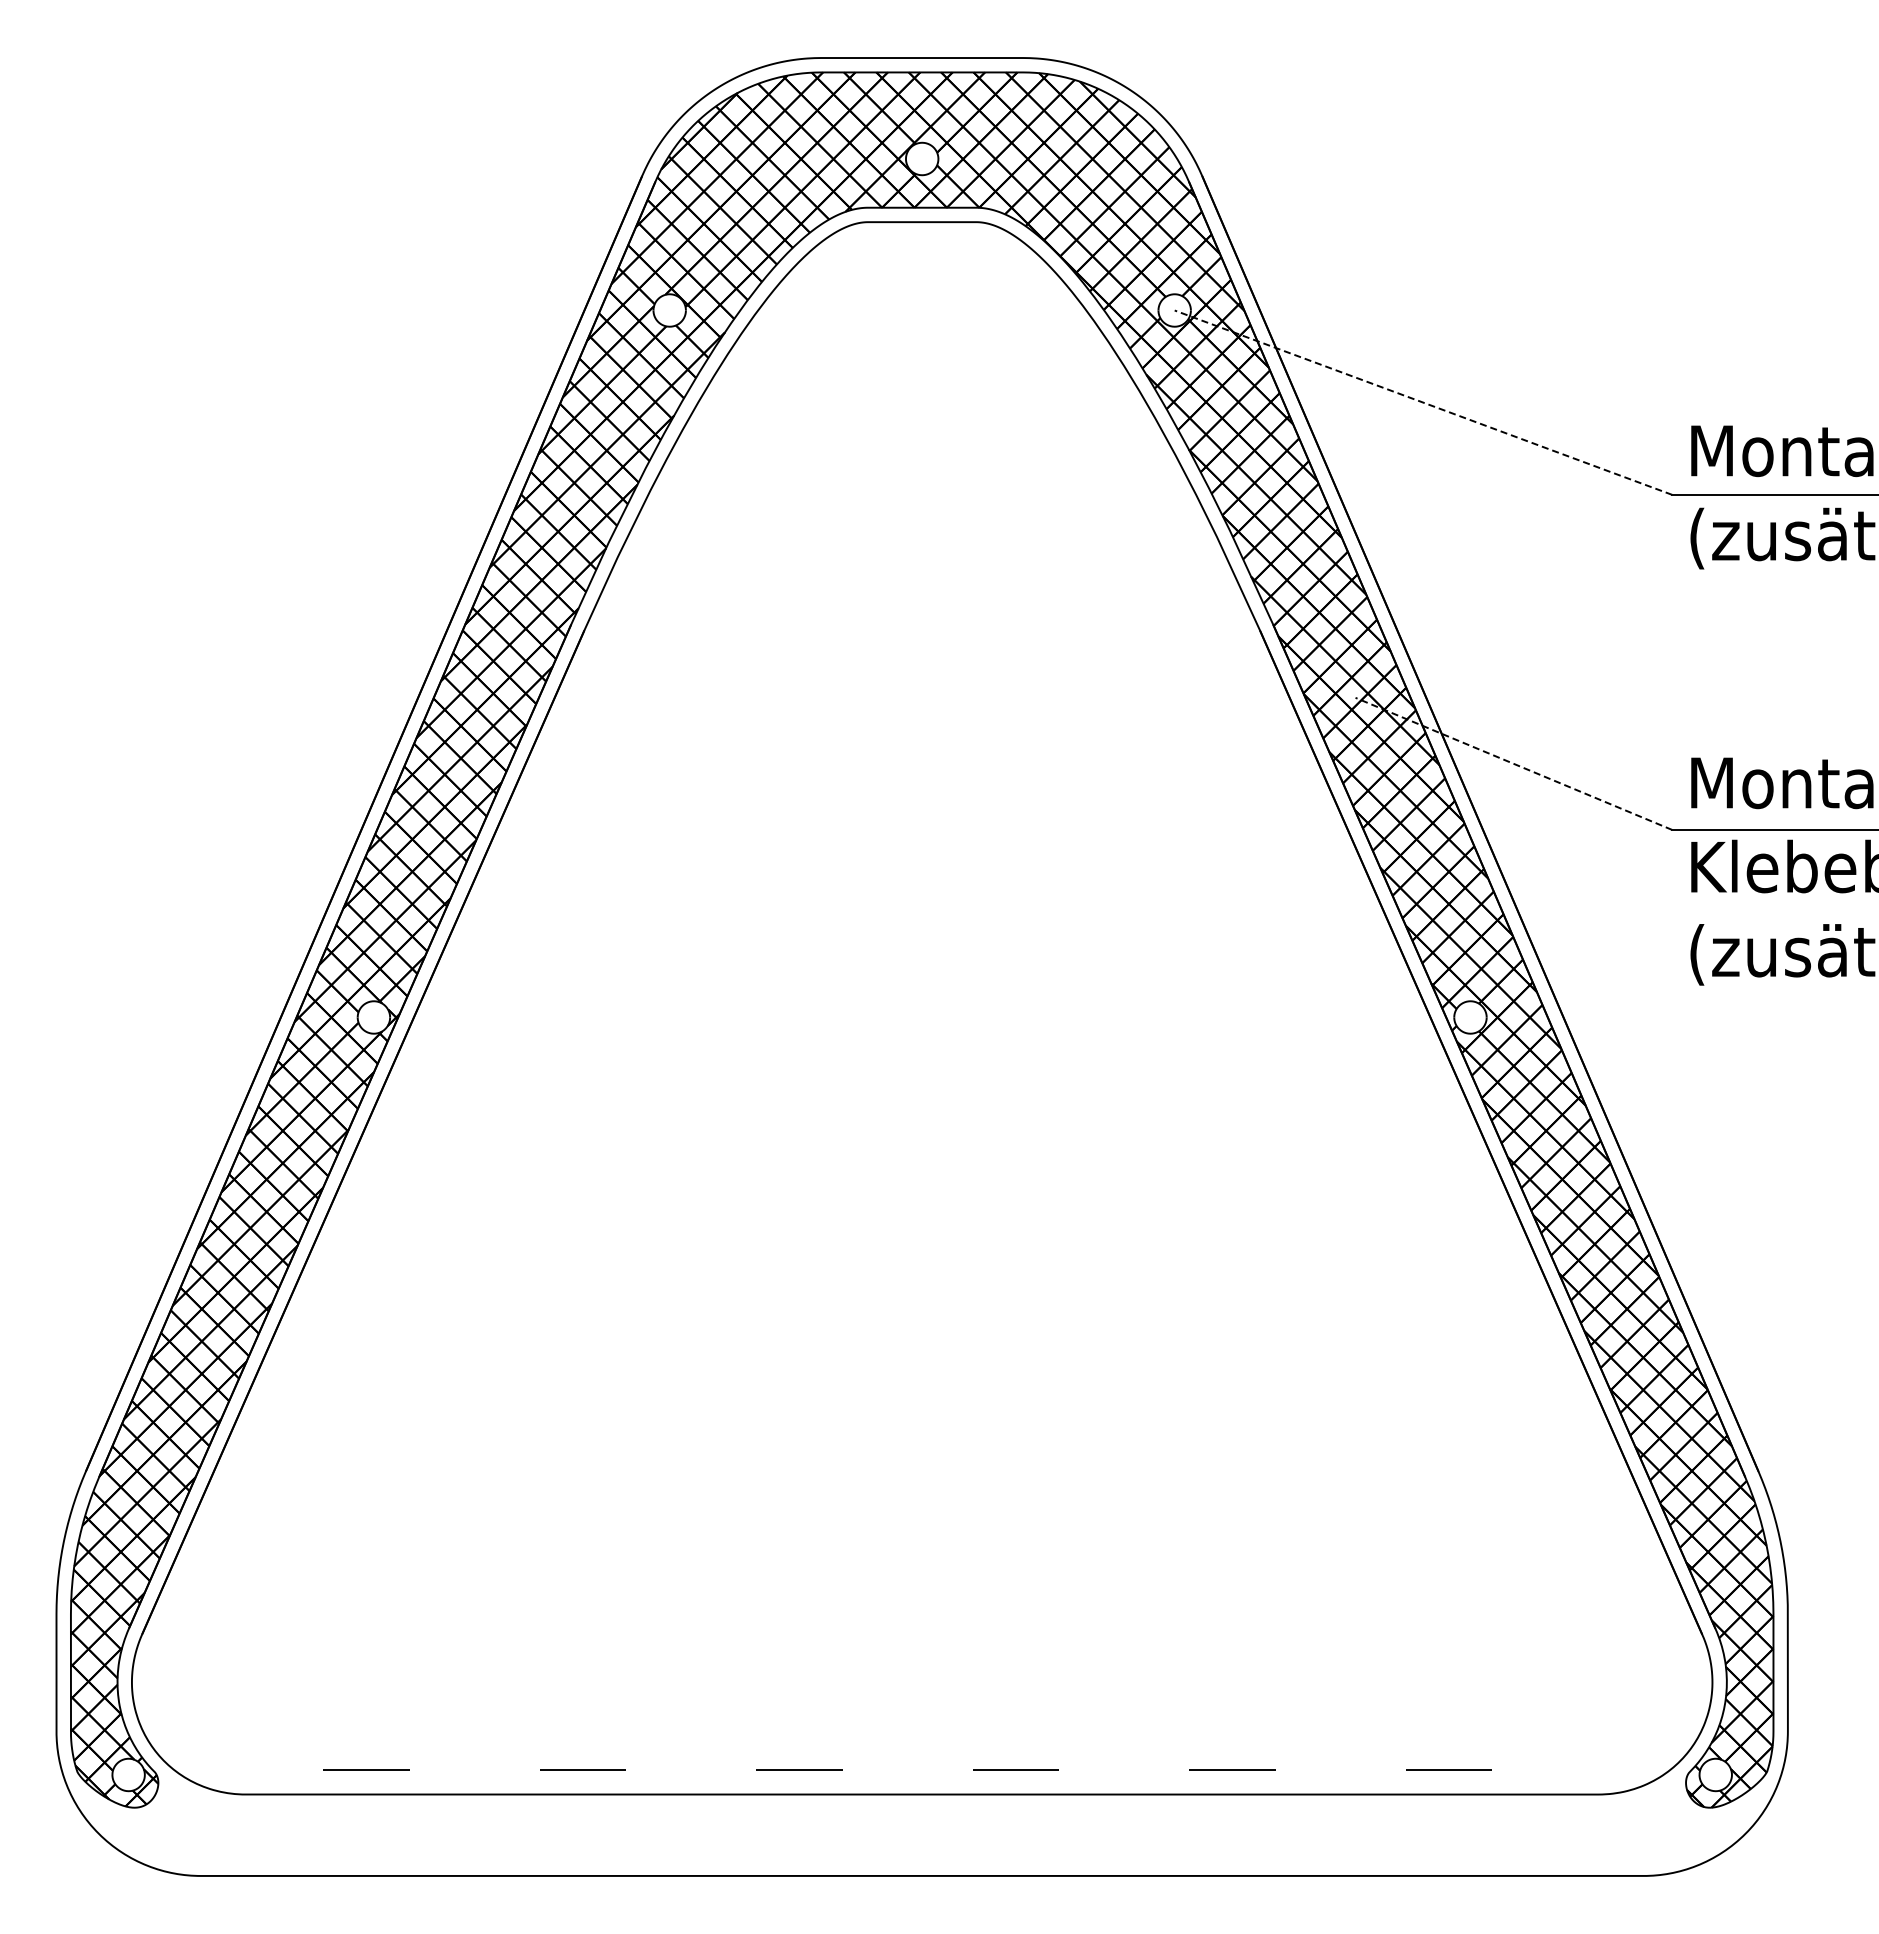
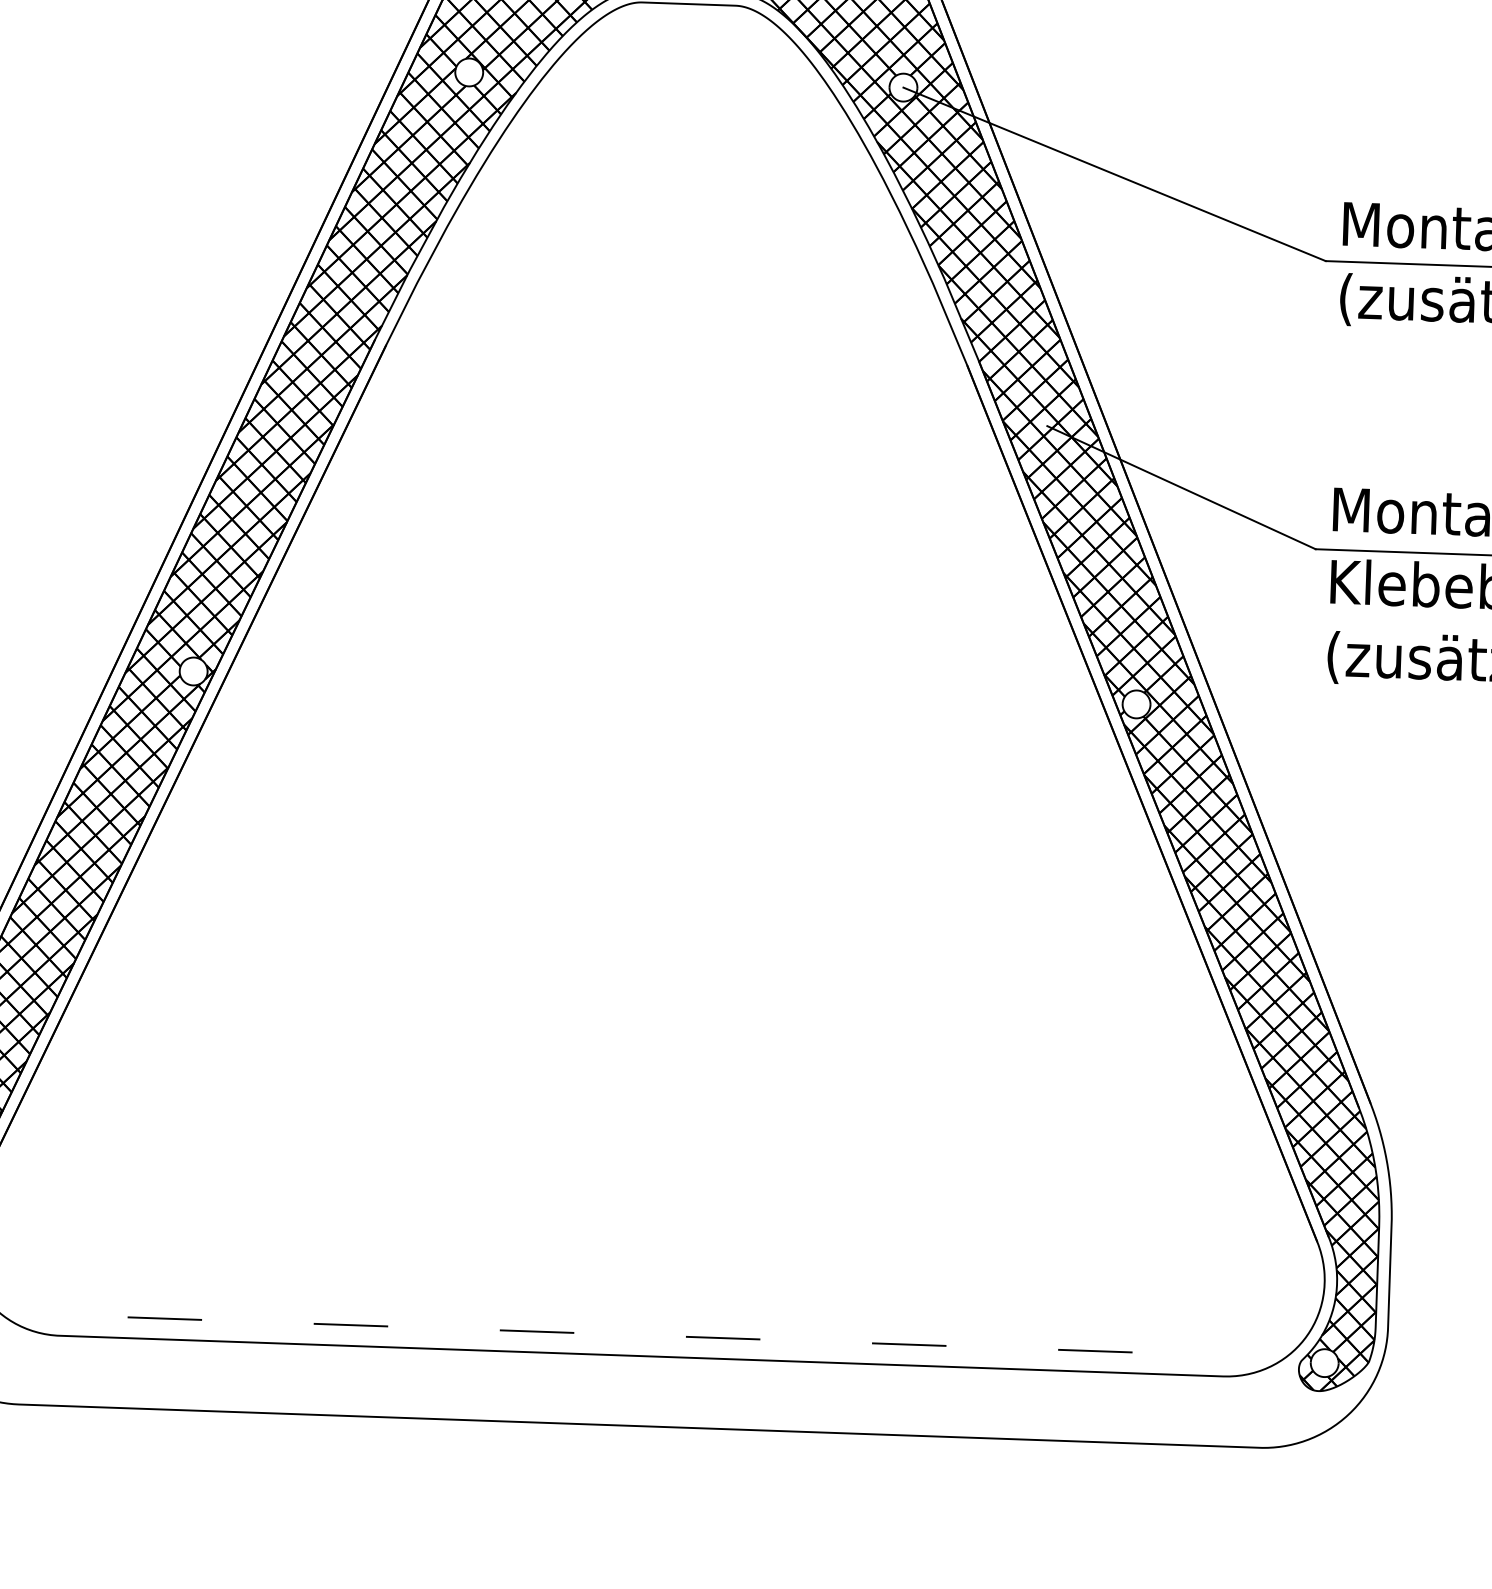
line: (1423, 402) -> (1114, 174), dashed -> solid
line: (1513, 763) -> (1181, 487), dashed -> solid

